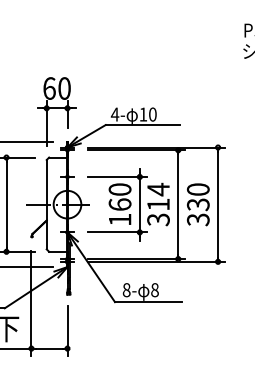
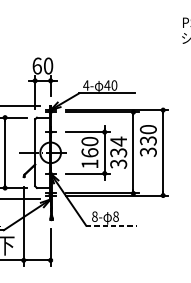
text: (143, 114) -> (107, 85), 10 -> 40
text: (158, 204) -> (118, 152), 314 -> 334
text: (198, 204) -> (148, 140), moved
line: (148, 302) -> (111, 225), solid -> dashed

